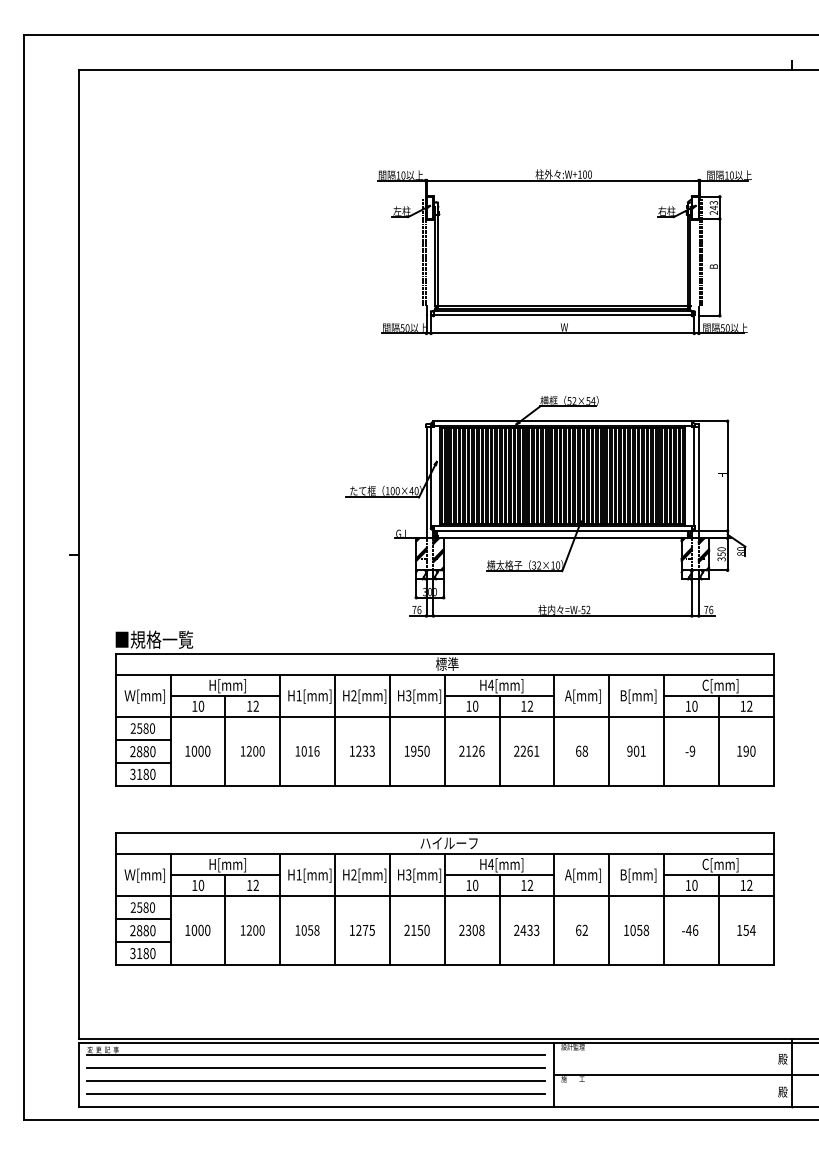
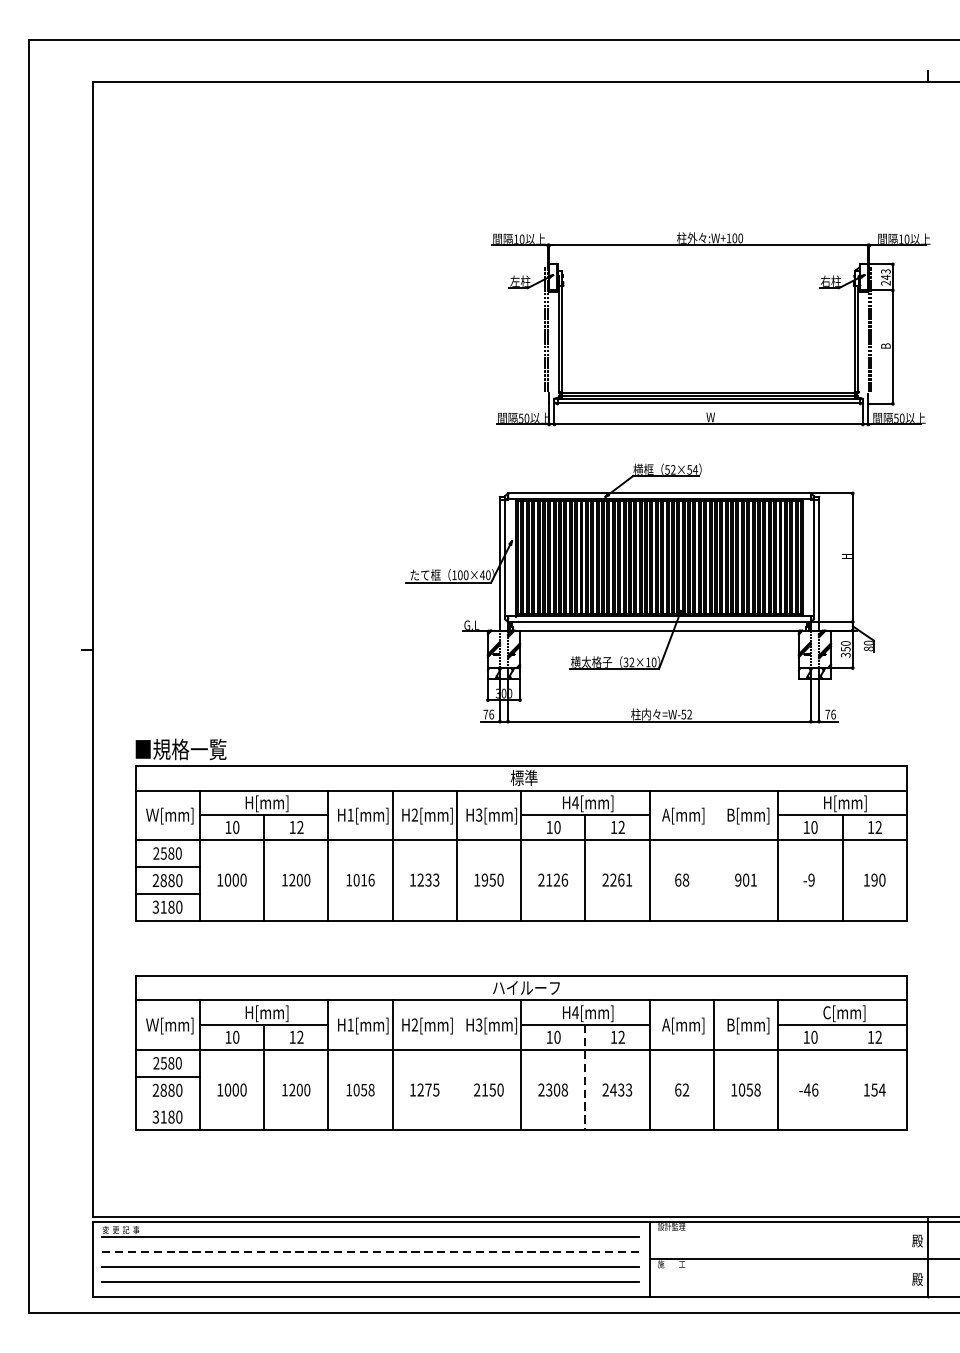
part: (564, 251) -> (710, 328), moved
text: (720, 686) -> (844, 804), C[mm] -> H[mm]
line: (609, 729) -> (714, 854), removed
line: (389, 908) -> (456, 1064), removed
line: (499, 919) -> (585, 1077), solid -> dashed
line: (718, 919) -> (842, 1077), removed
line: (142, 942) -> (167, 1104), removed
line: (316, 1068) -> (371, 1251), solid -> dashed

